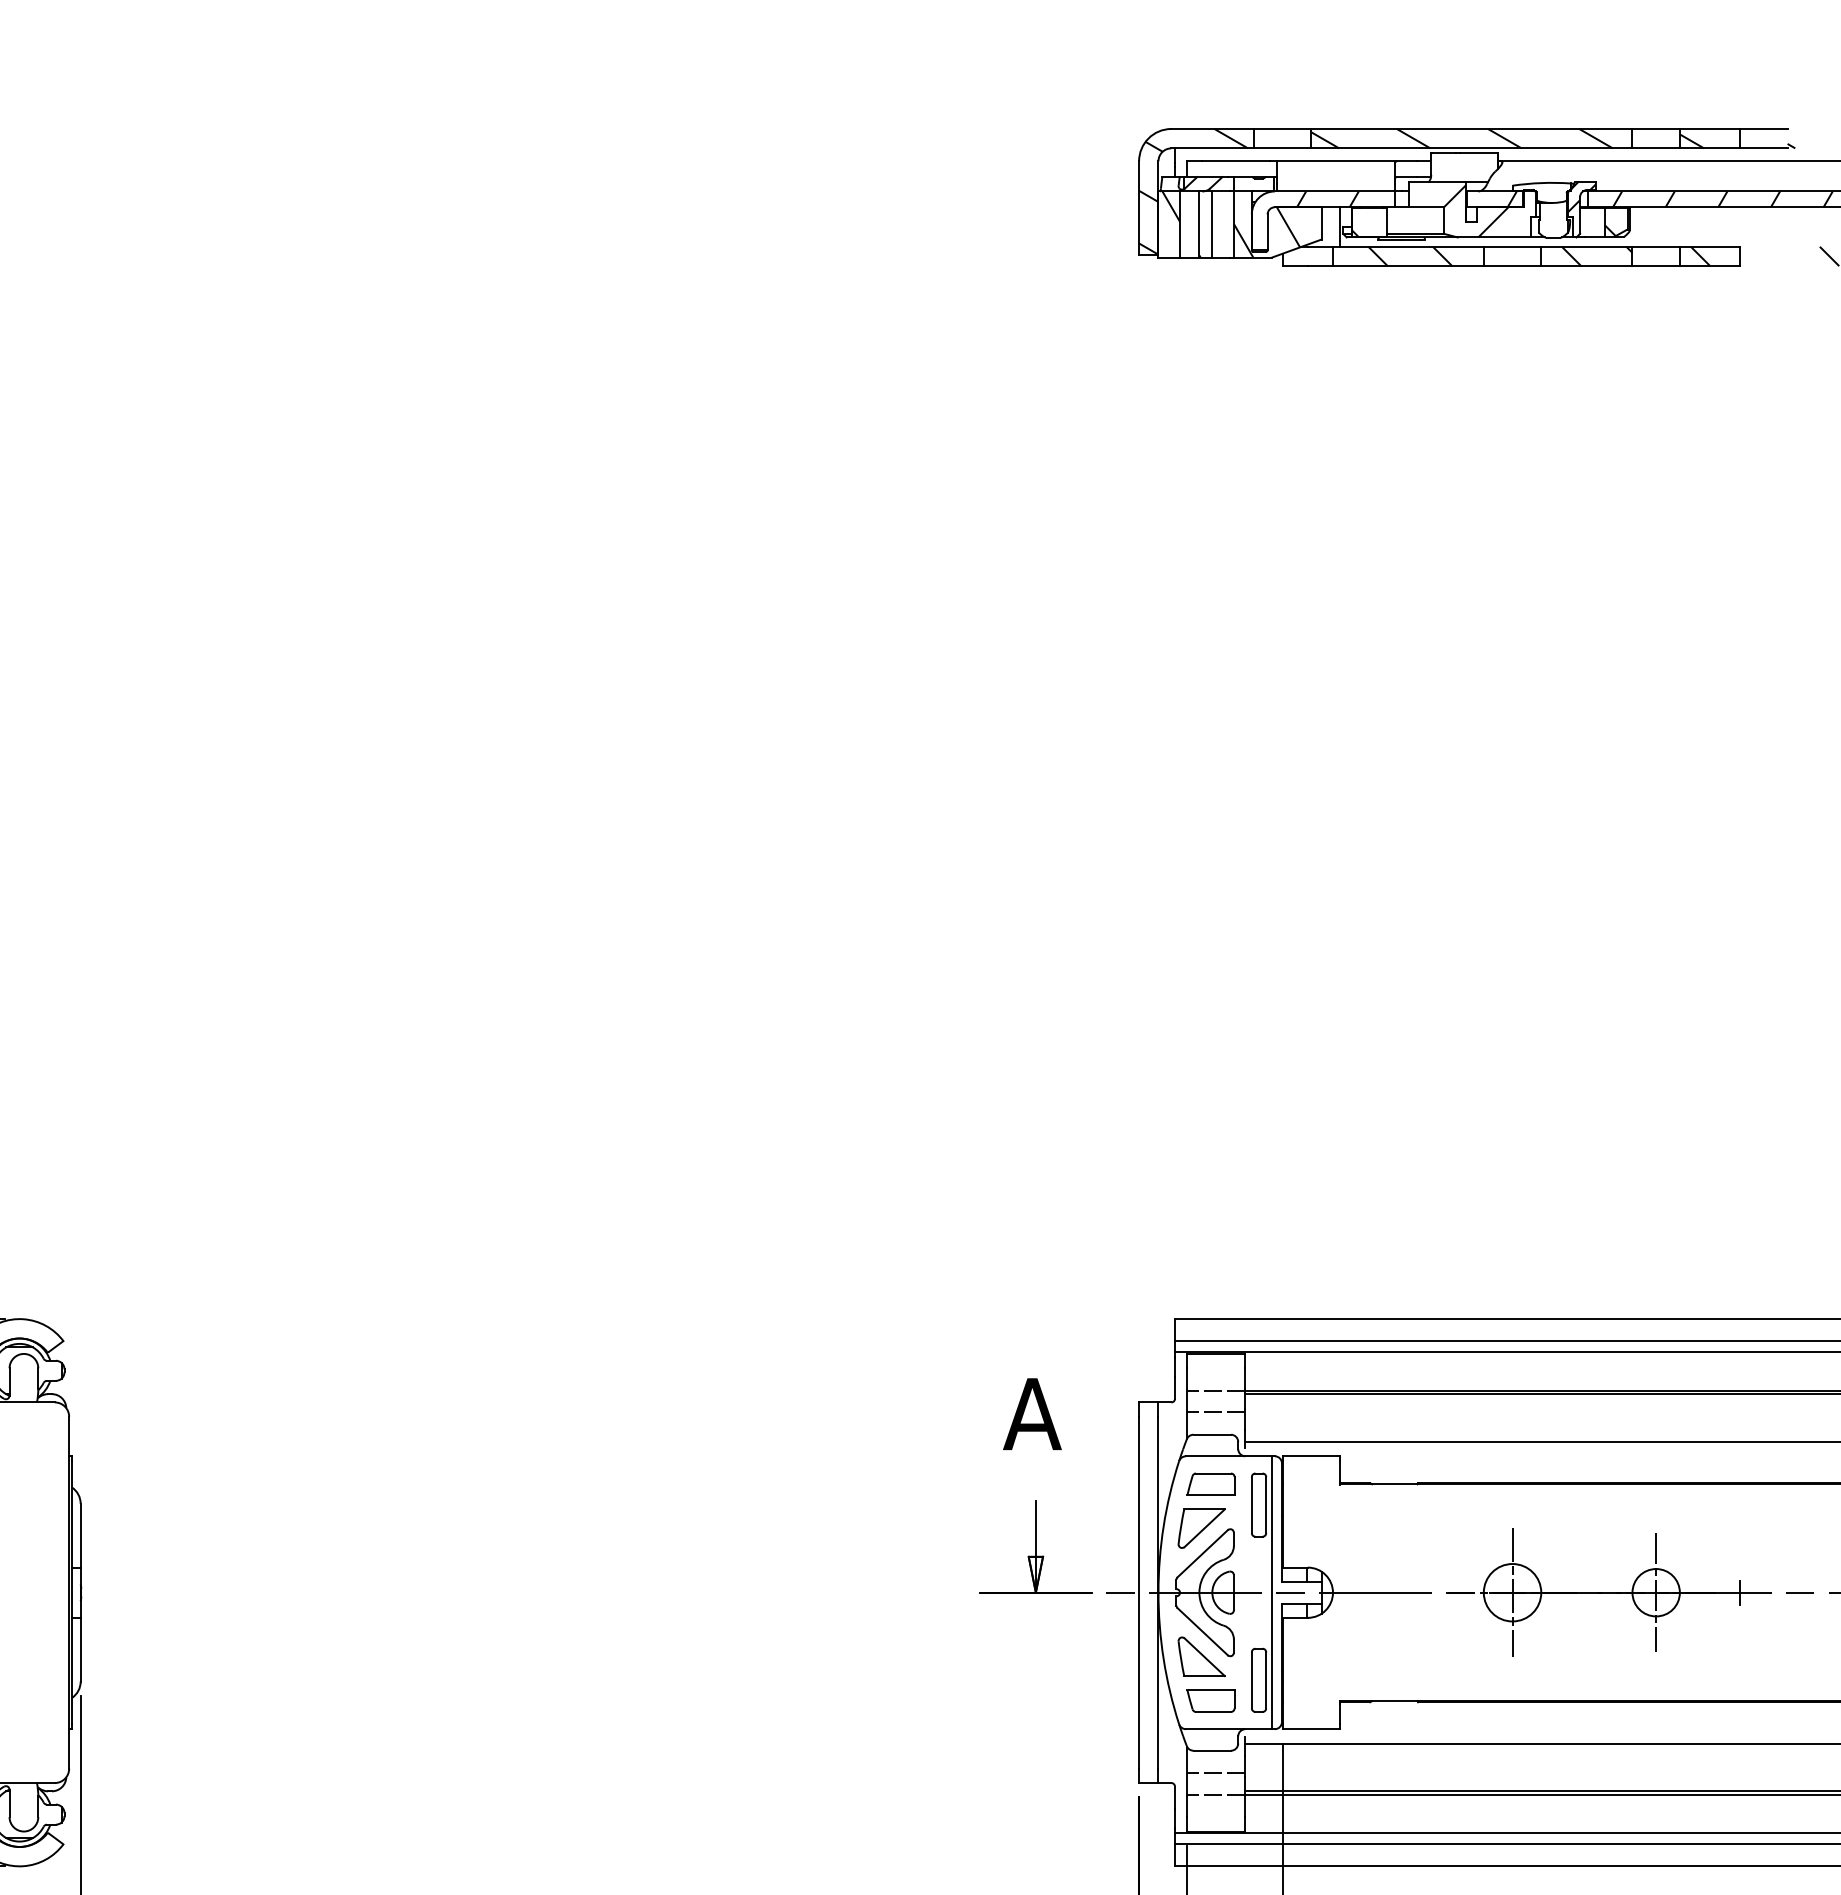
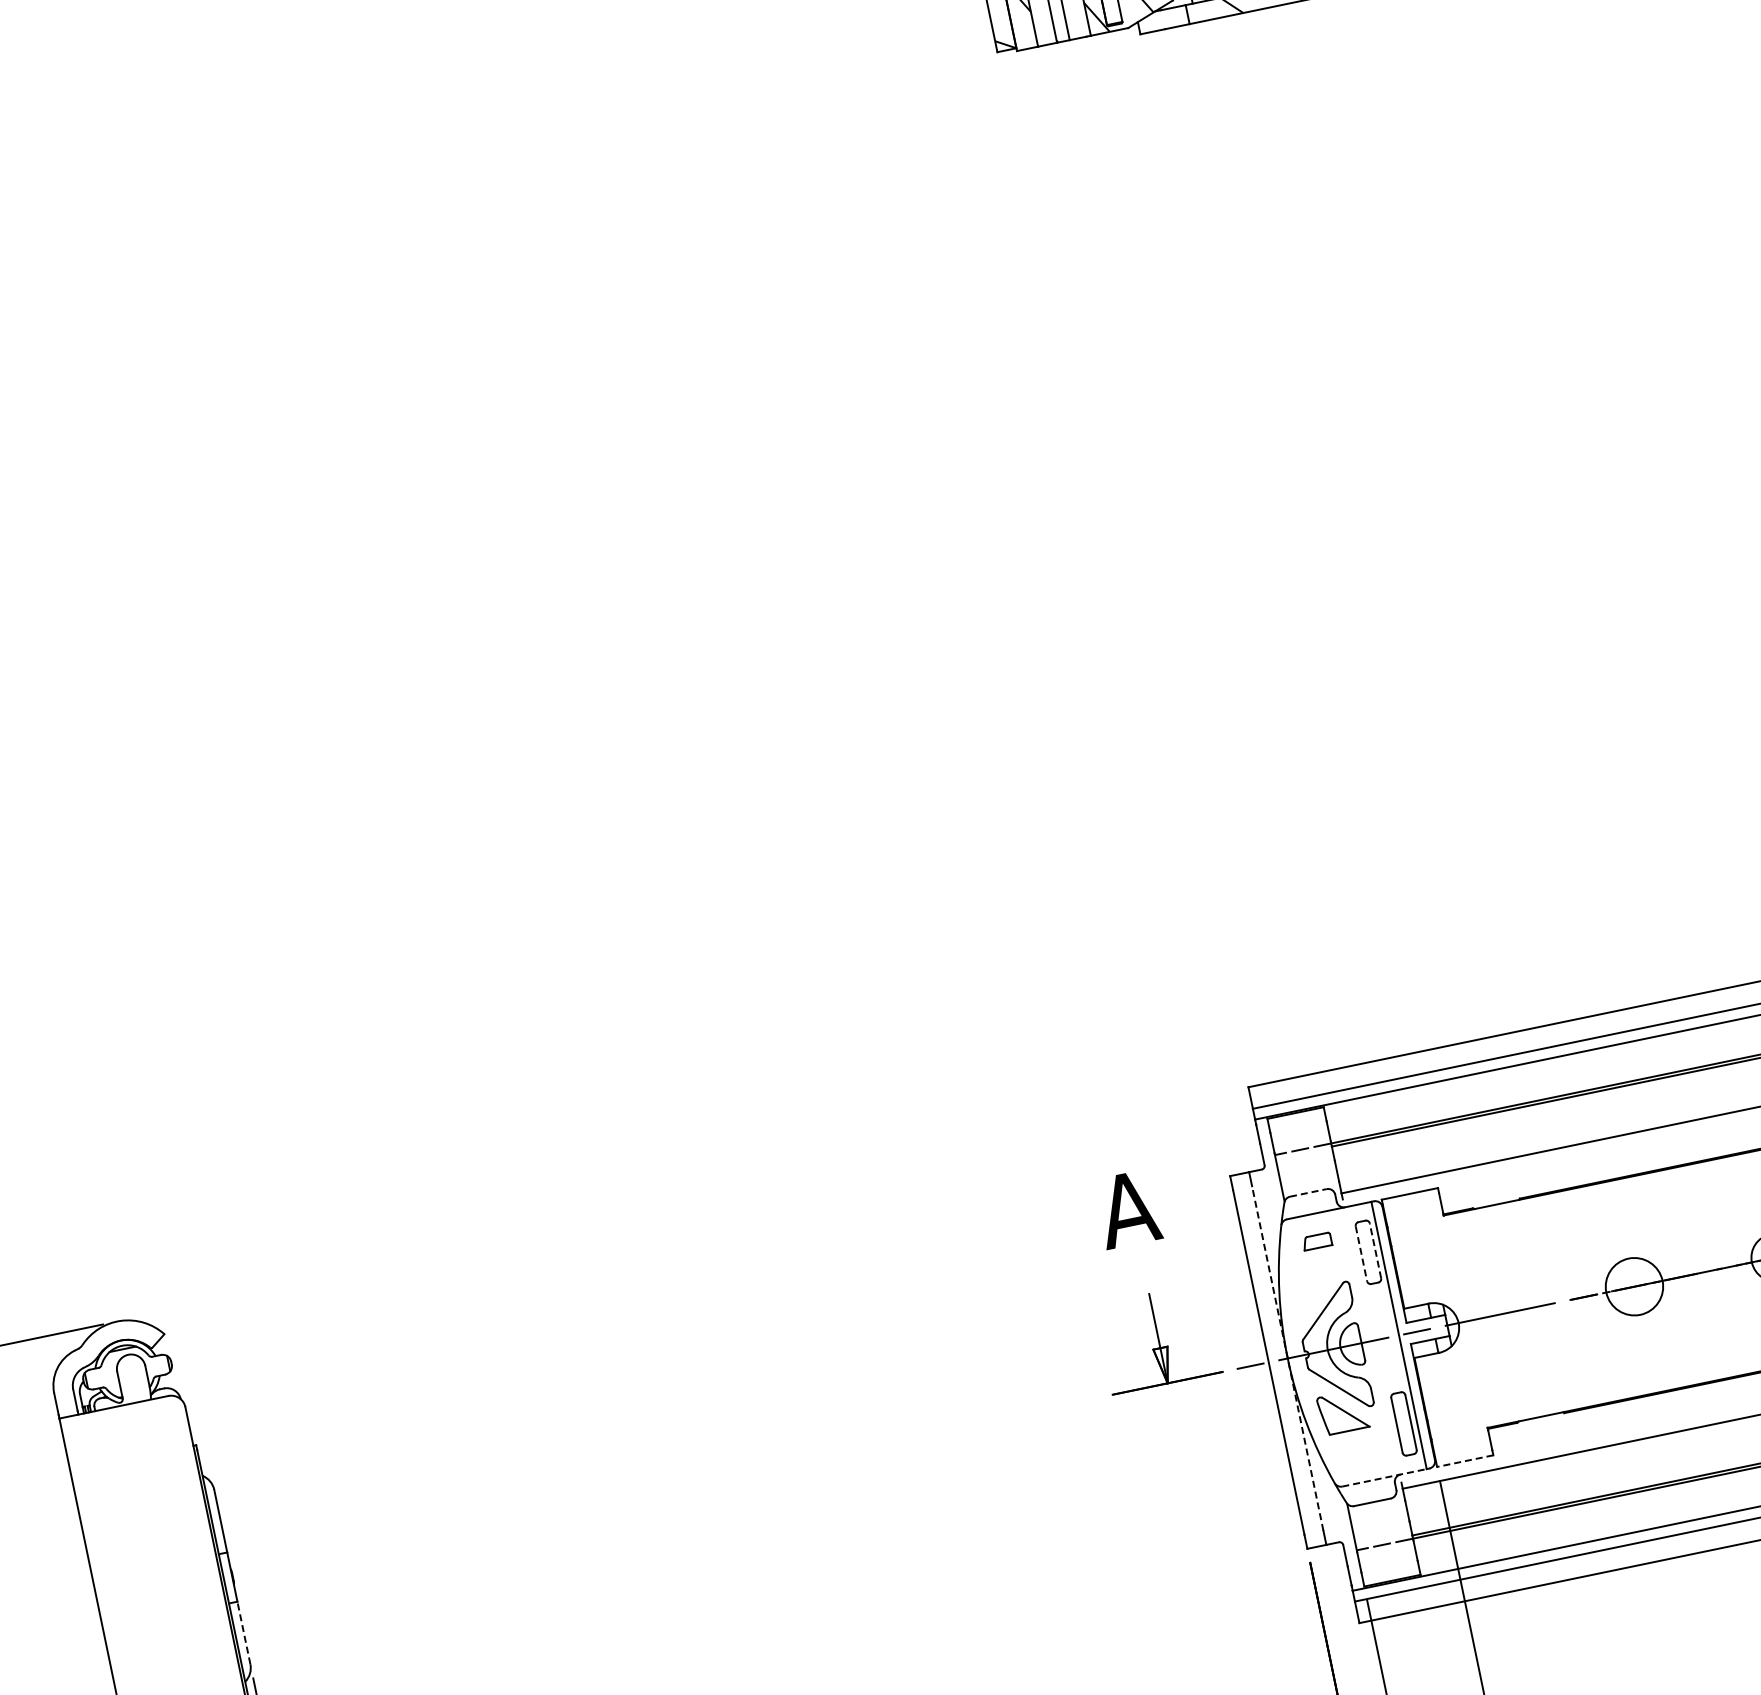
line: (1215, 1412) -> (1307, 1170), removed
line: (1212, 1434) -> (1308, 1192), solid -> dashed
part: (1210, 1483) -> (1316, 1241), size x0.6
line: (1266, 1504) -> (1375, 1250), solid -> dashed
line: (1251, 1505) -> (1361, 1254), solid -> dashed
part: (1201, 1528) -> (1316, 1286), removed
line: (1158, 1592) -> (1287, 1358), solid -> dashed
line: (1512, 1592) -> (1634, 1286), removed
line: (80, 1649) -> (243, 1632), solid -> dashed
part: (1210, 1700) -> (1360, 1453), removed
line: (1229, 1729) -> (1385, 1478), solid -> dashed
line: (1311, 1729) -> (1465, 1461), solid -> dashed
line: (1215, 1773) -> (1380, 1523), removed

